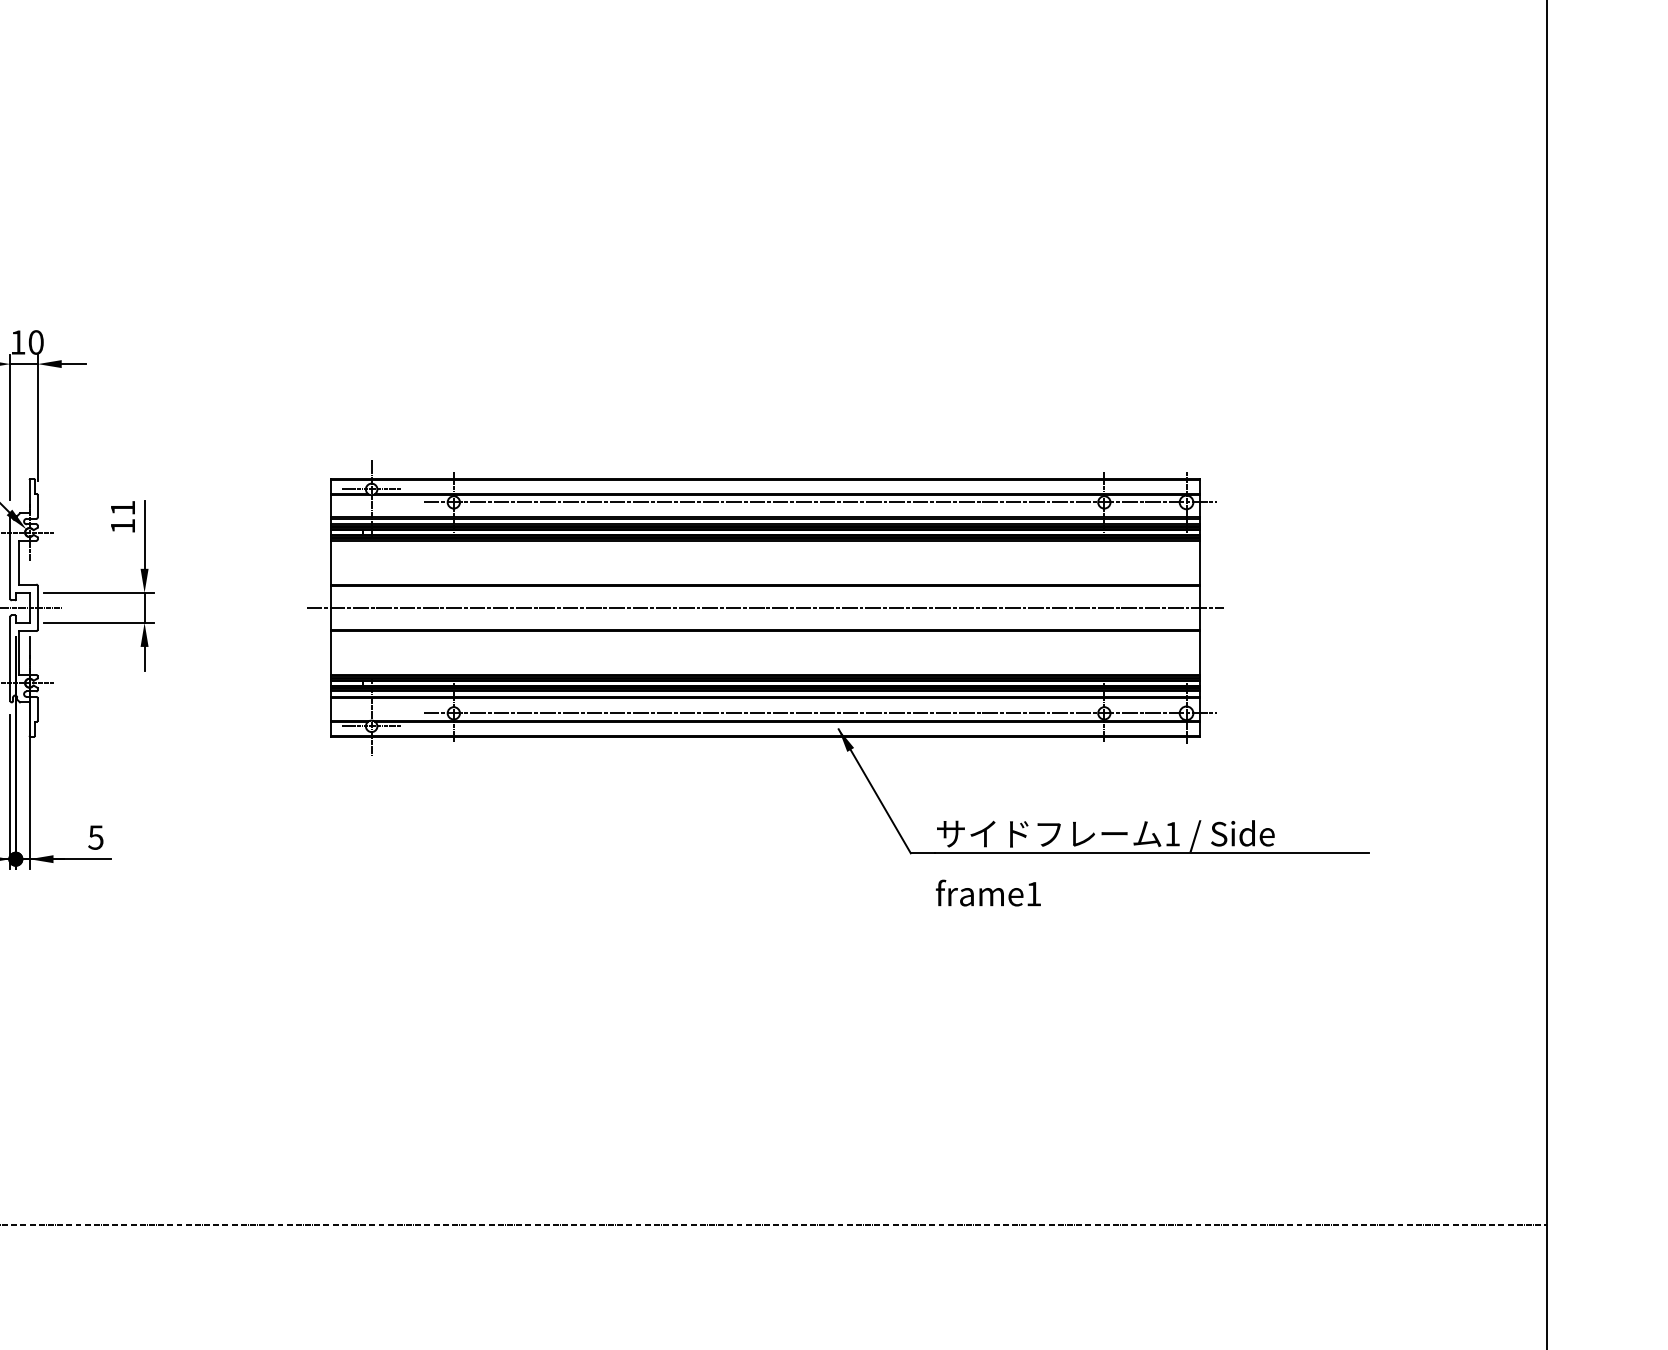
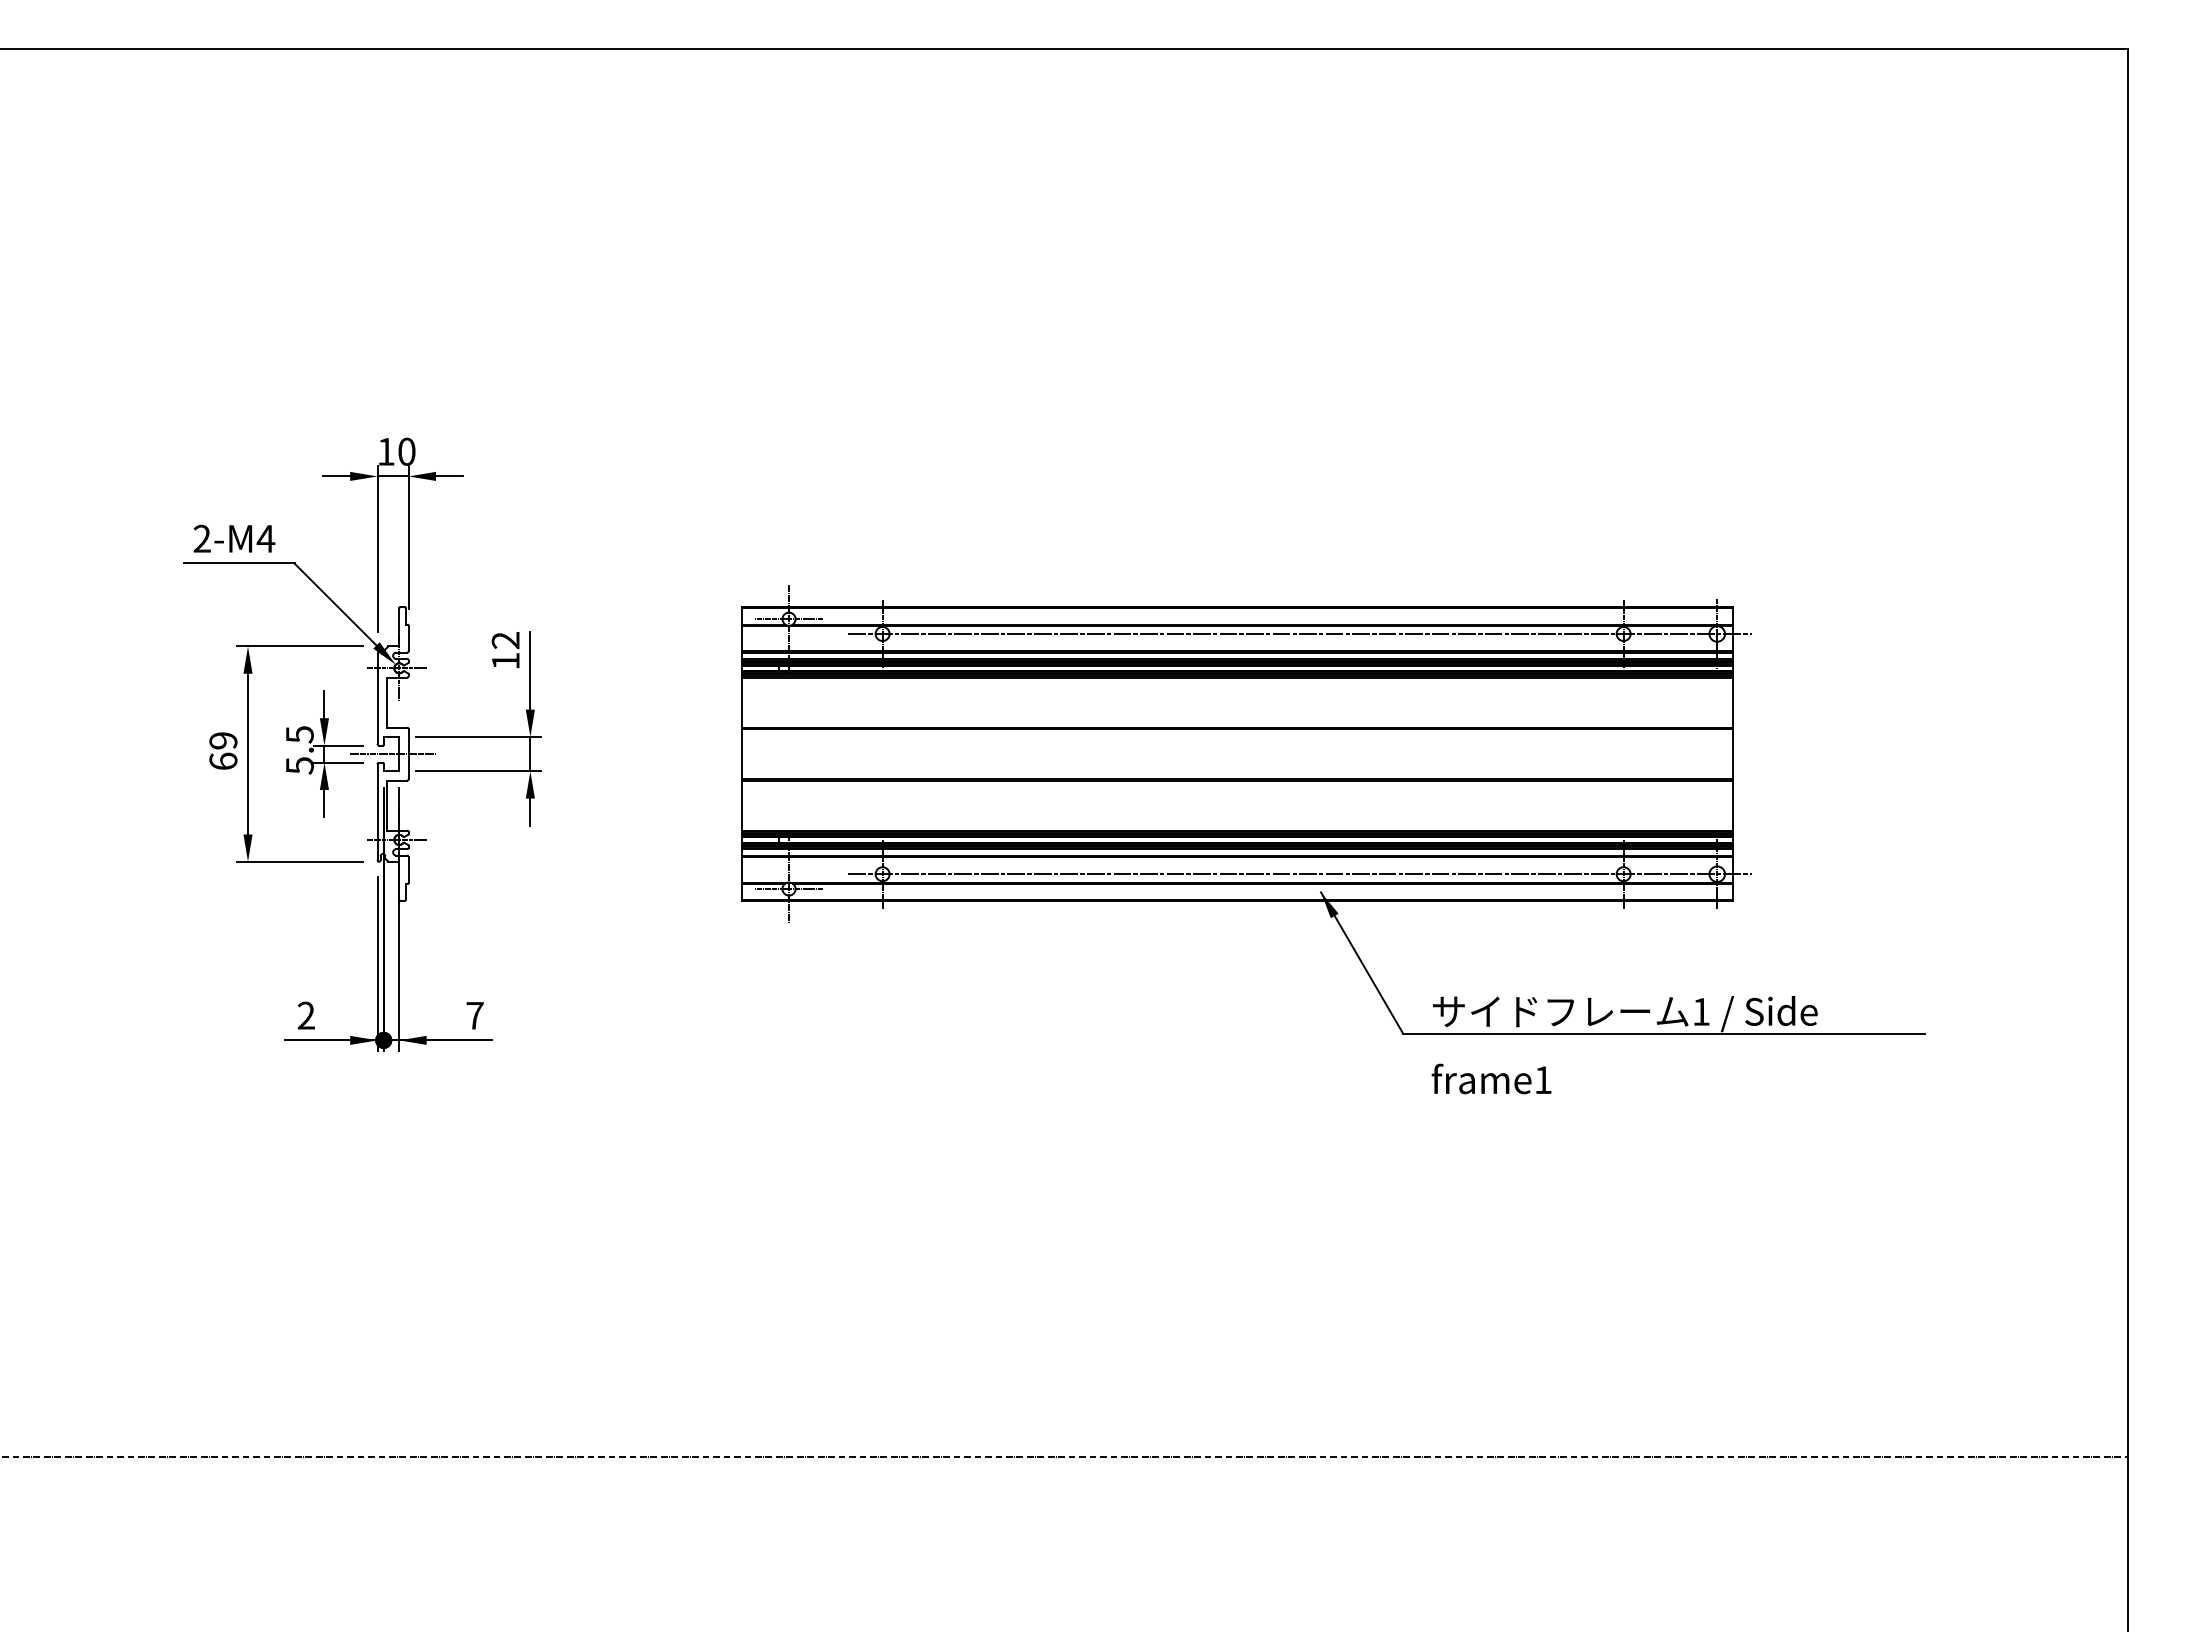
text: (122, 508) -> (505, 640), 11 -> 12
line: (765, 608) -> (1237, 754), removed
text: (95, 837) -> (474, 1015), 5 -> 7

